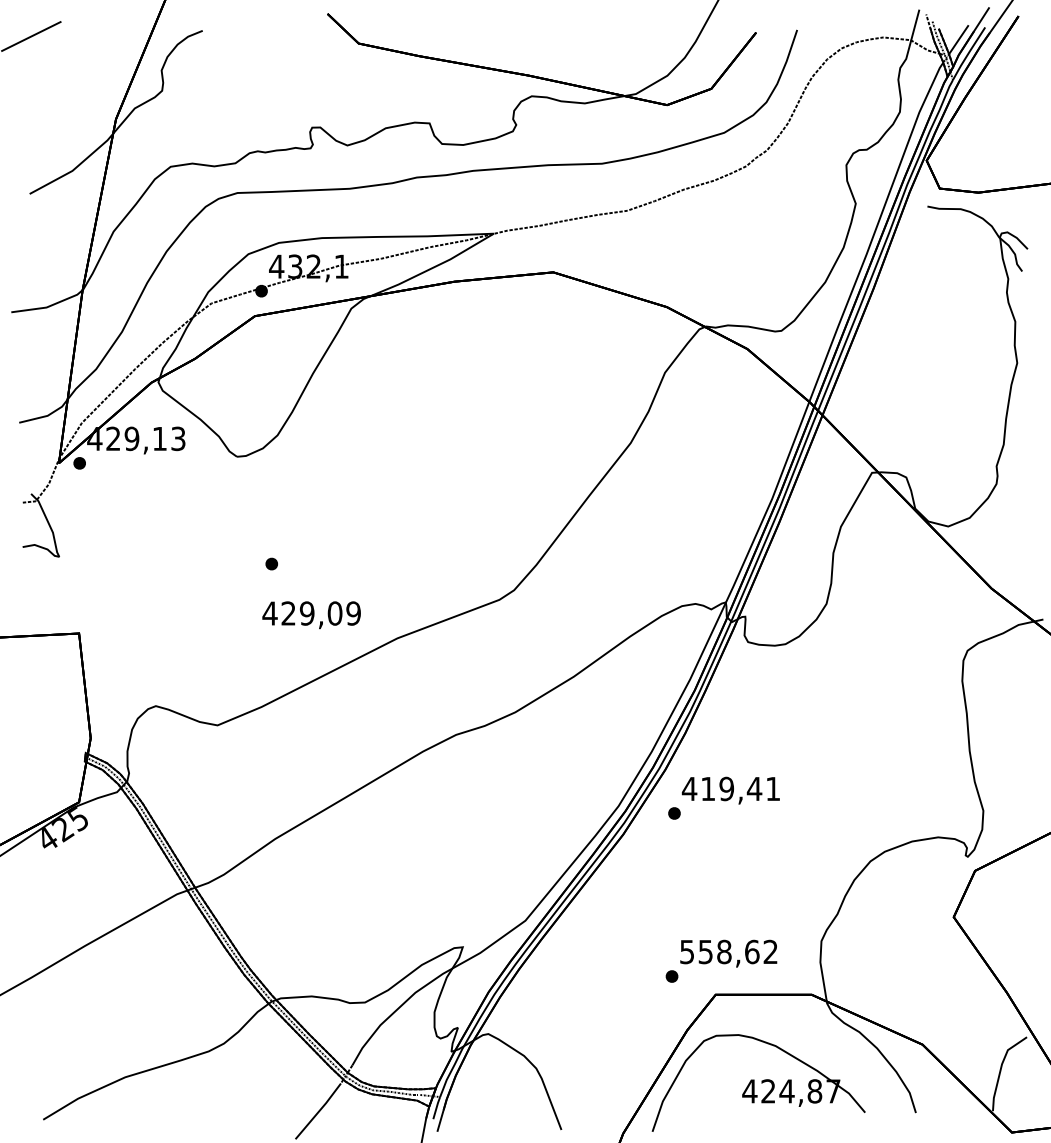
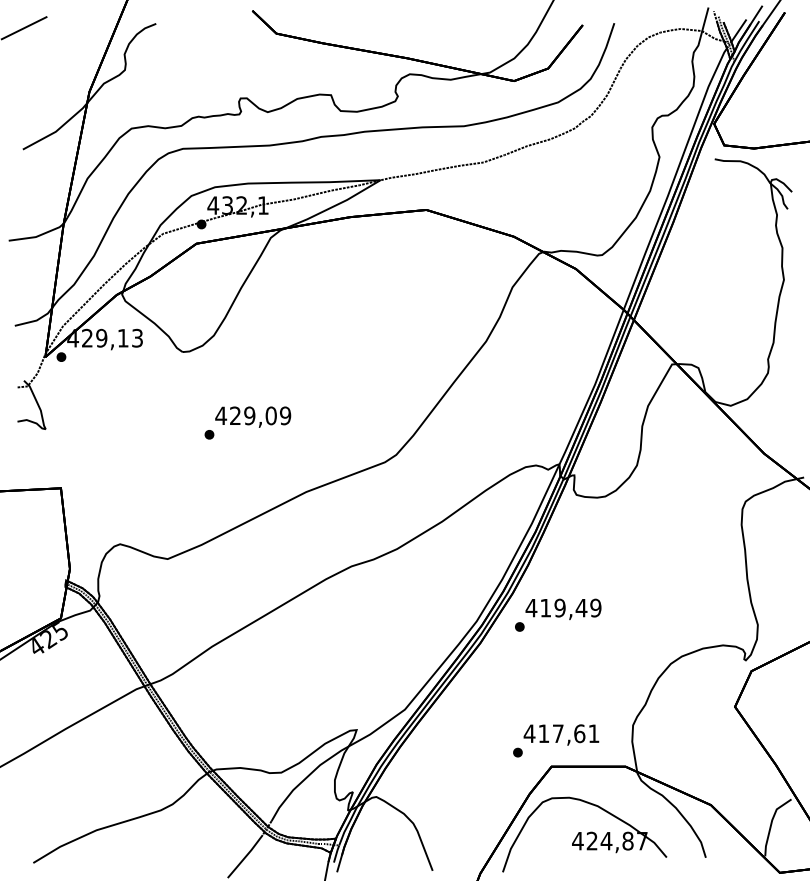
text: (312, 614) -> (253, 416), moved
text: (772, 788) -> (595, 607), 419,41 -> 419,49
text: (728, 951) -> (561, 733), 558,62 -> 417,61

